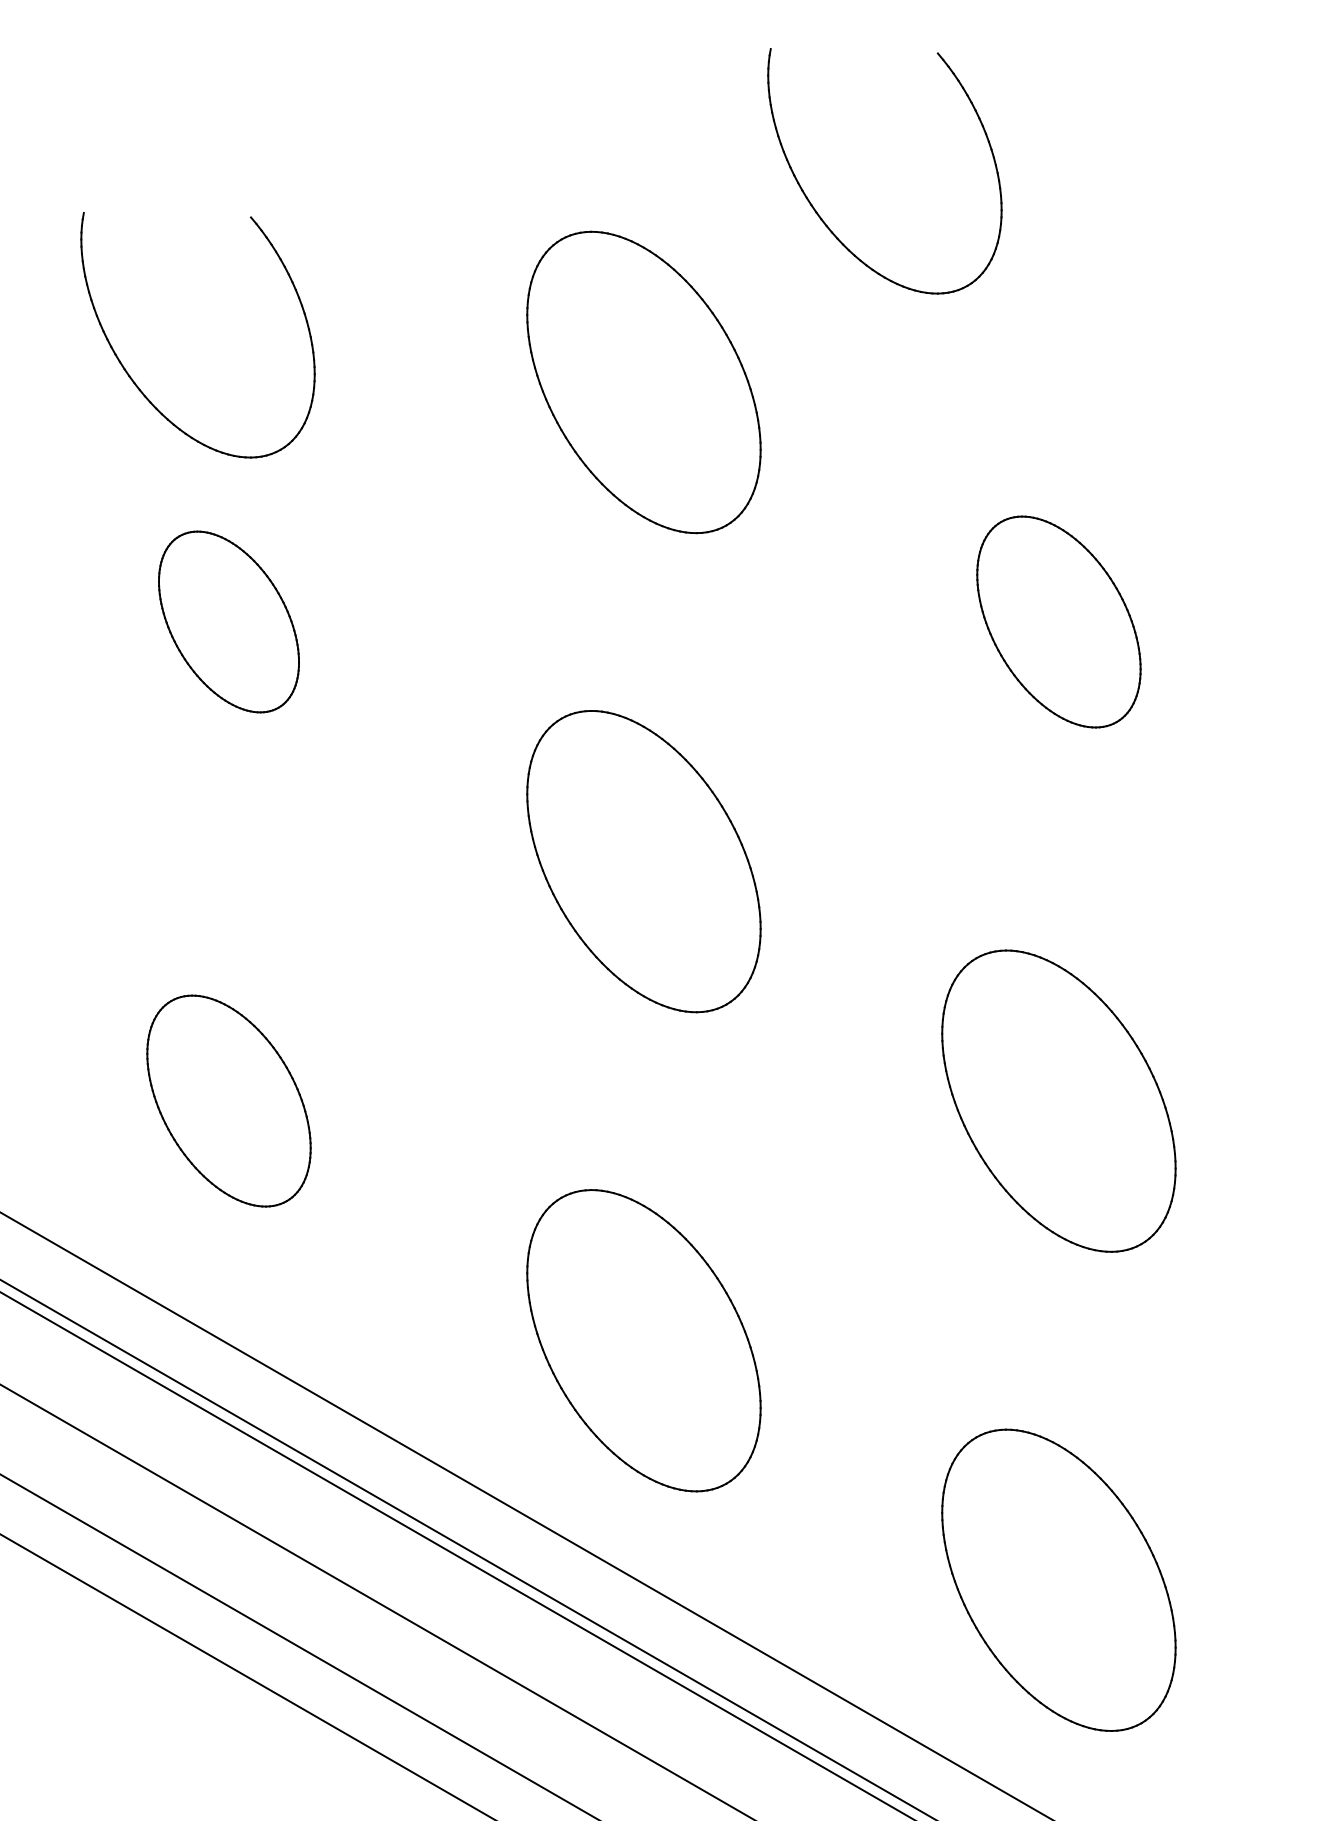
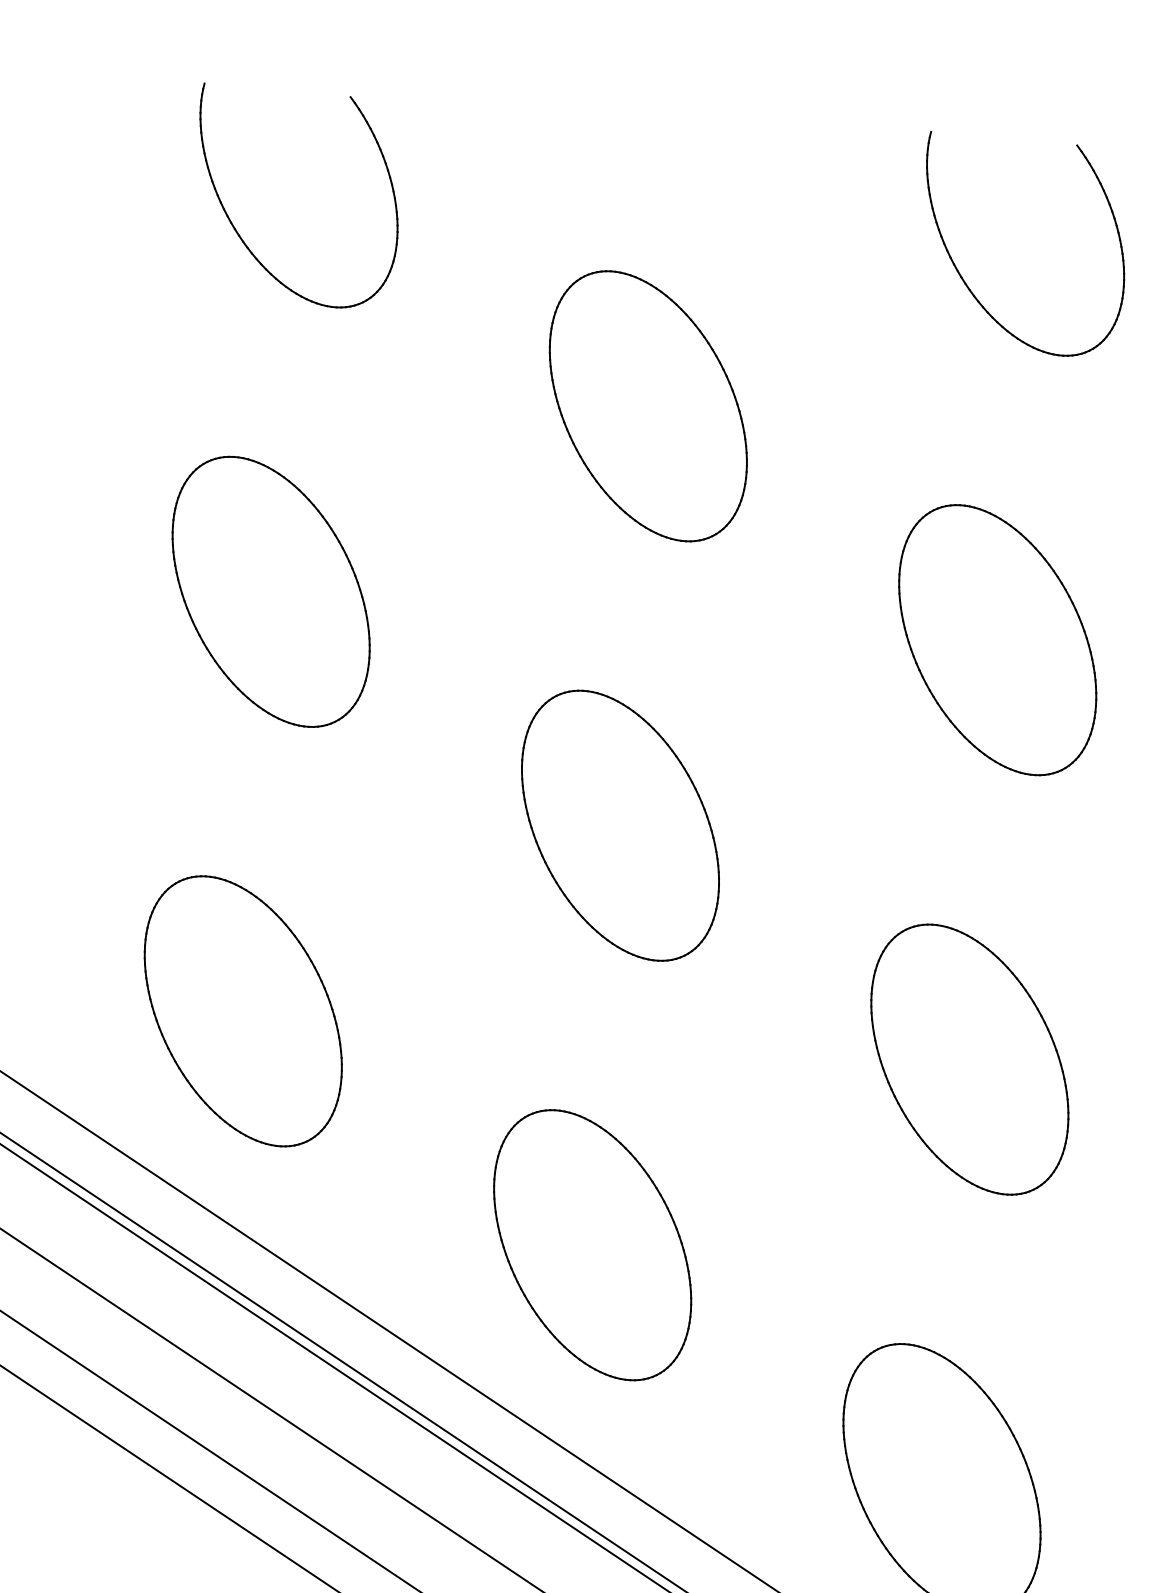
part: (822, 218) -> (966, 283), moved
part: (135, 382) -> (239, 234), moved
part: (228, 621) -> (270, 591), size x1.67
part: (1058, 621) -> (997, 639), size x1.43
part: (228, 1100) -> (242, 1010), size x1.43

